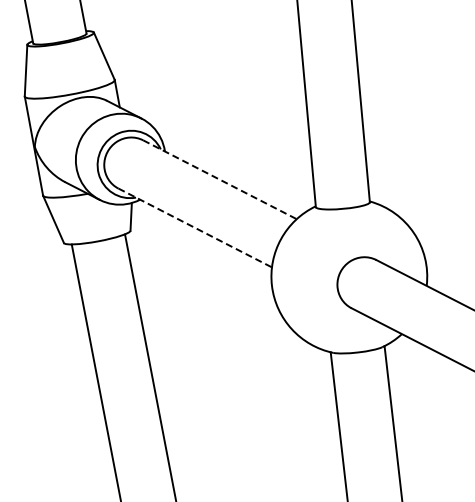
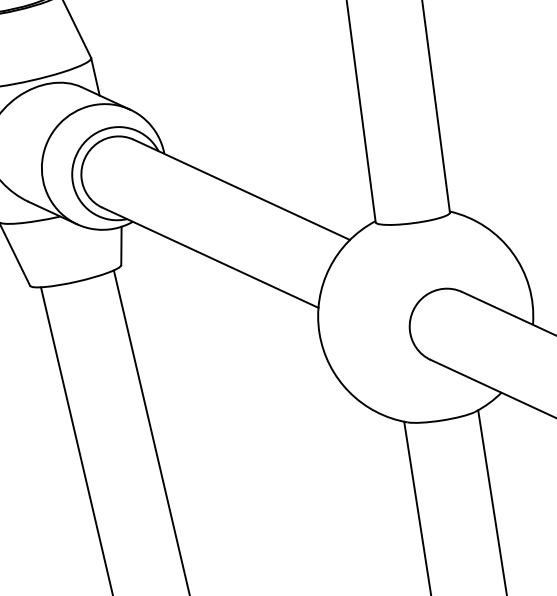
line: (220, 179) -> (242, 189), dashed -> solid
line: (195, 228) -> (210, 258), dashed -> solid

